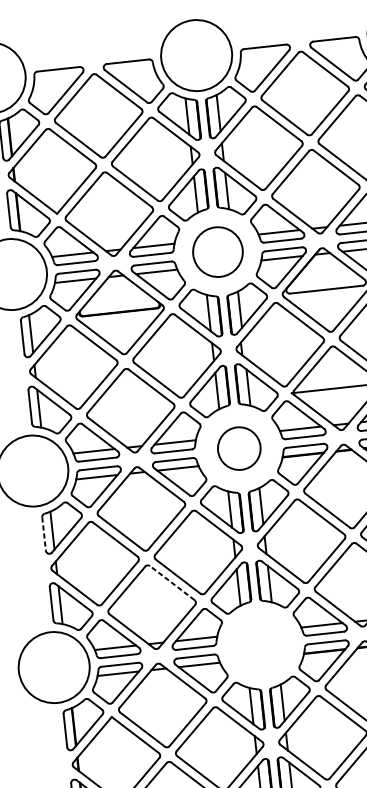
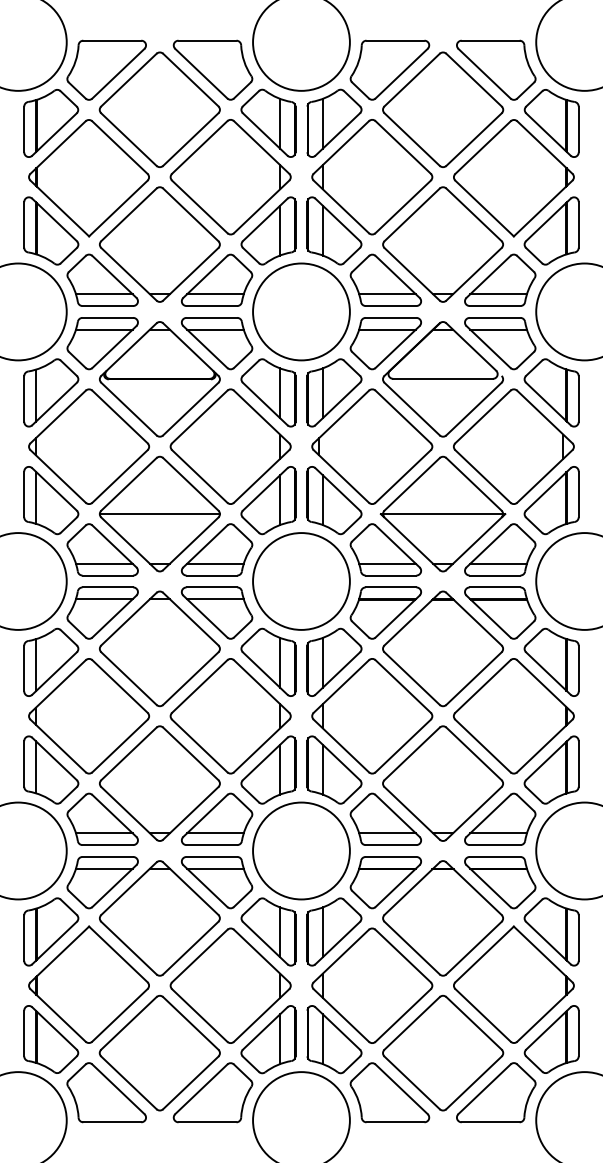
circle: (217, 251) -> (301, 311), size x1.43
line: (130, 411) -> (159, 514), added
circle: (239, 448) -> (301, 581), size x1.67
line: (44, 534) -> (24, 668), dashed -> solid
line: (172, 582) -> (190, 753), dashed -> solid
circle: (260, 644) -> (301, 850), added

